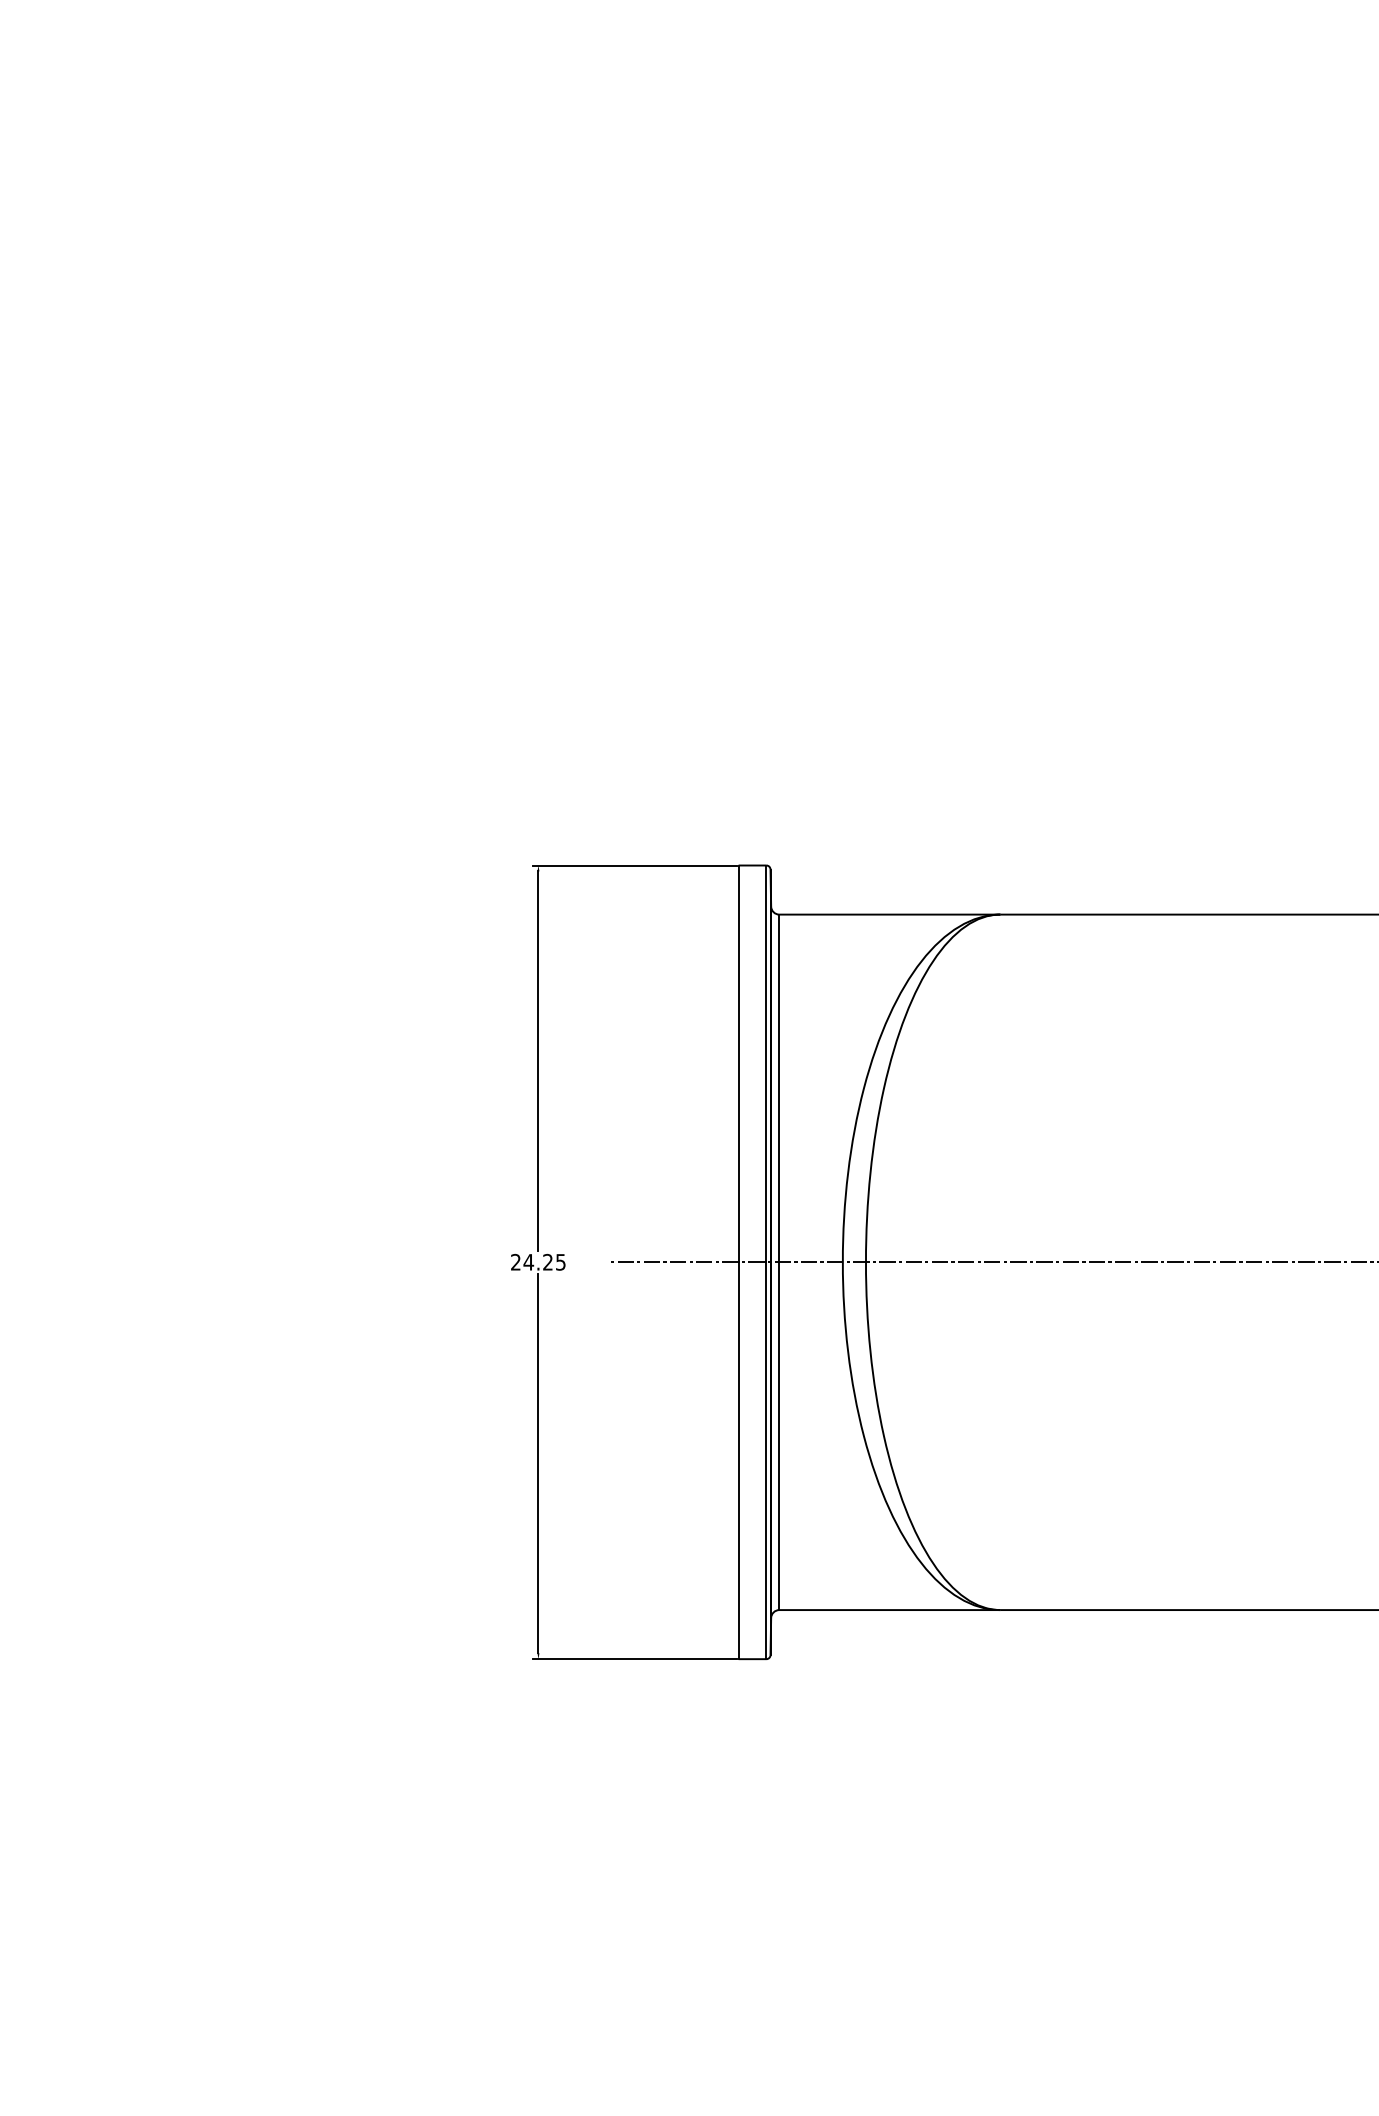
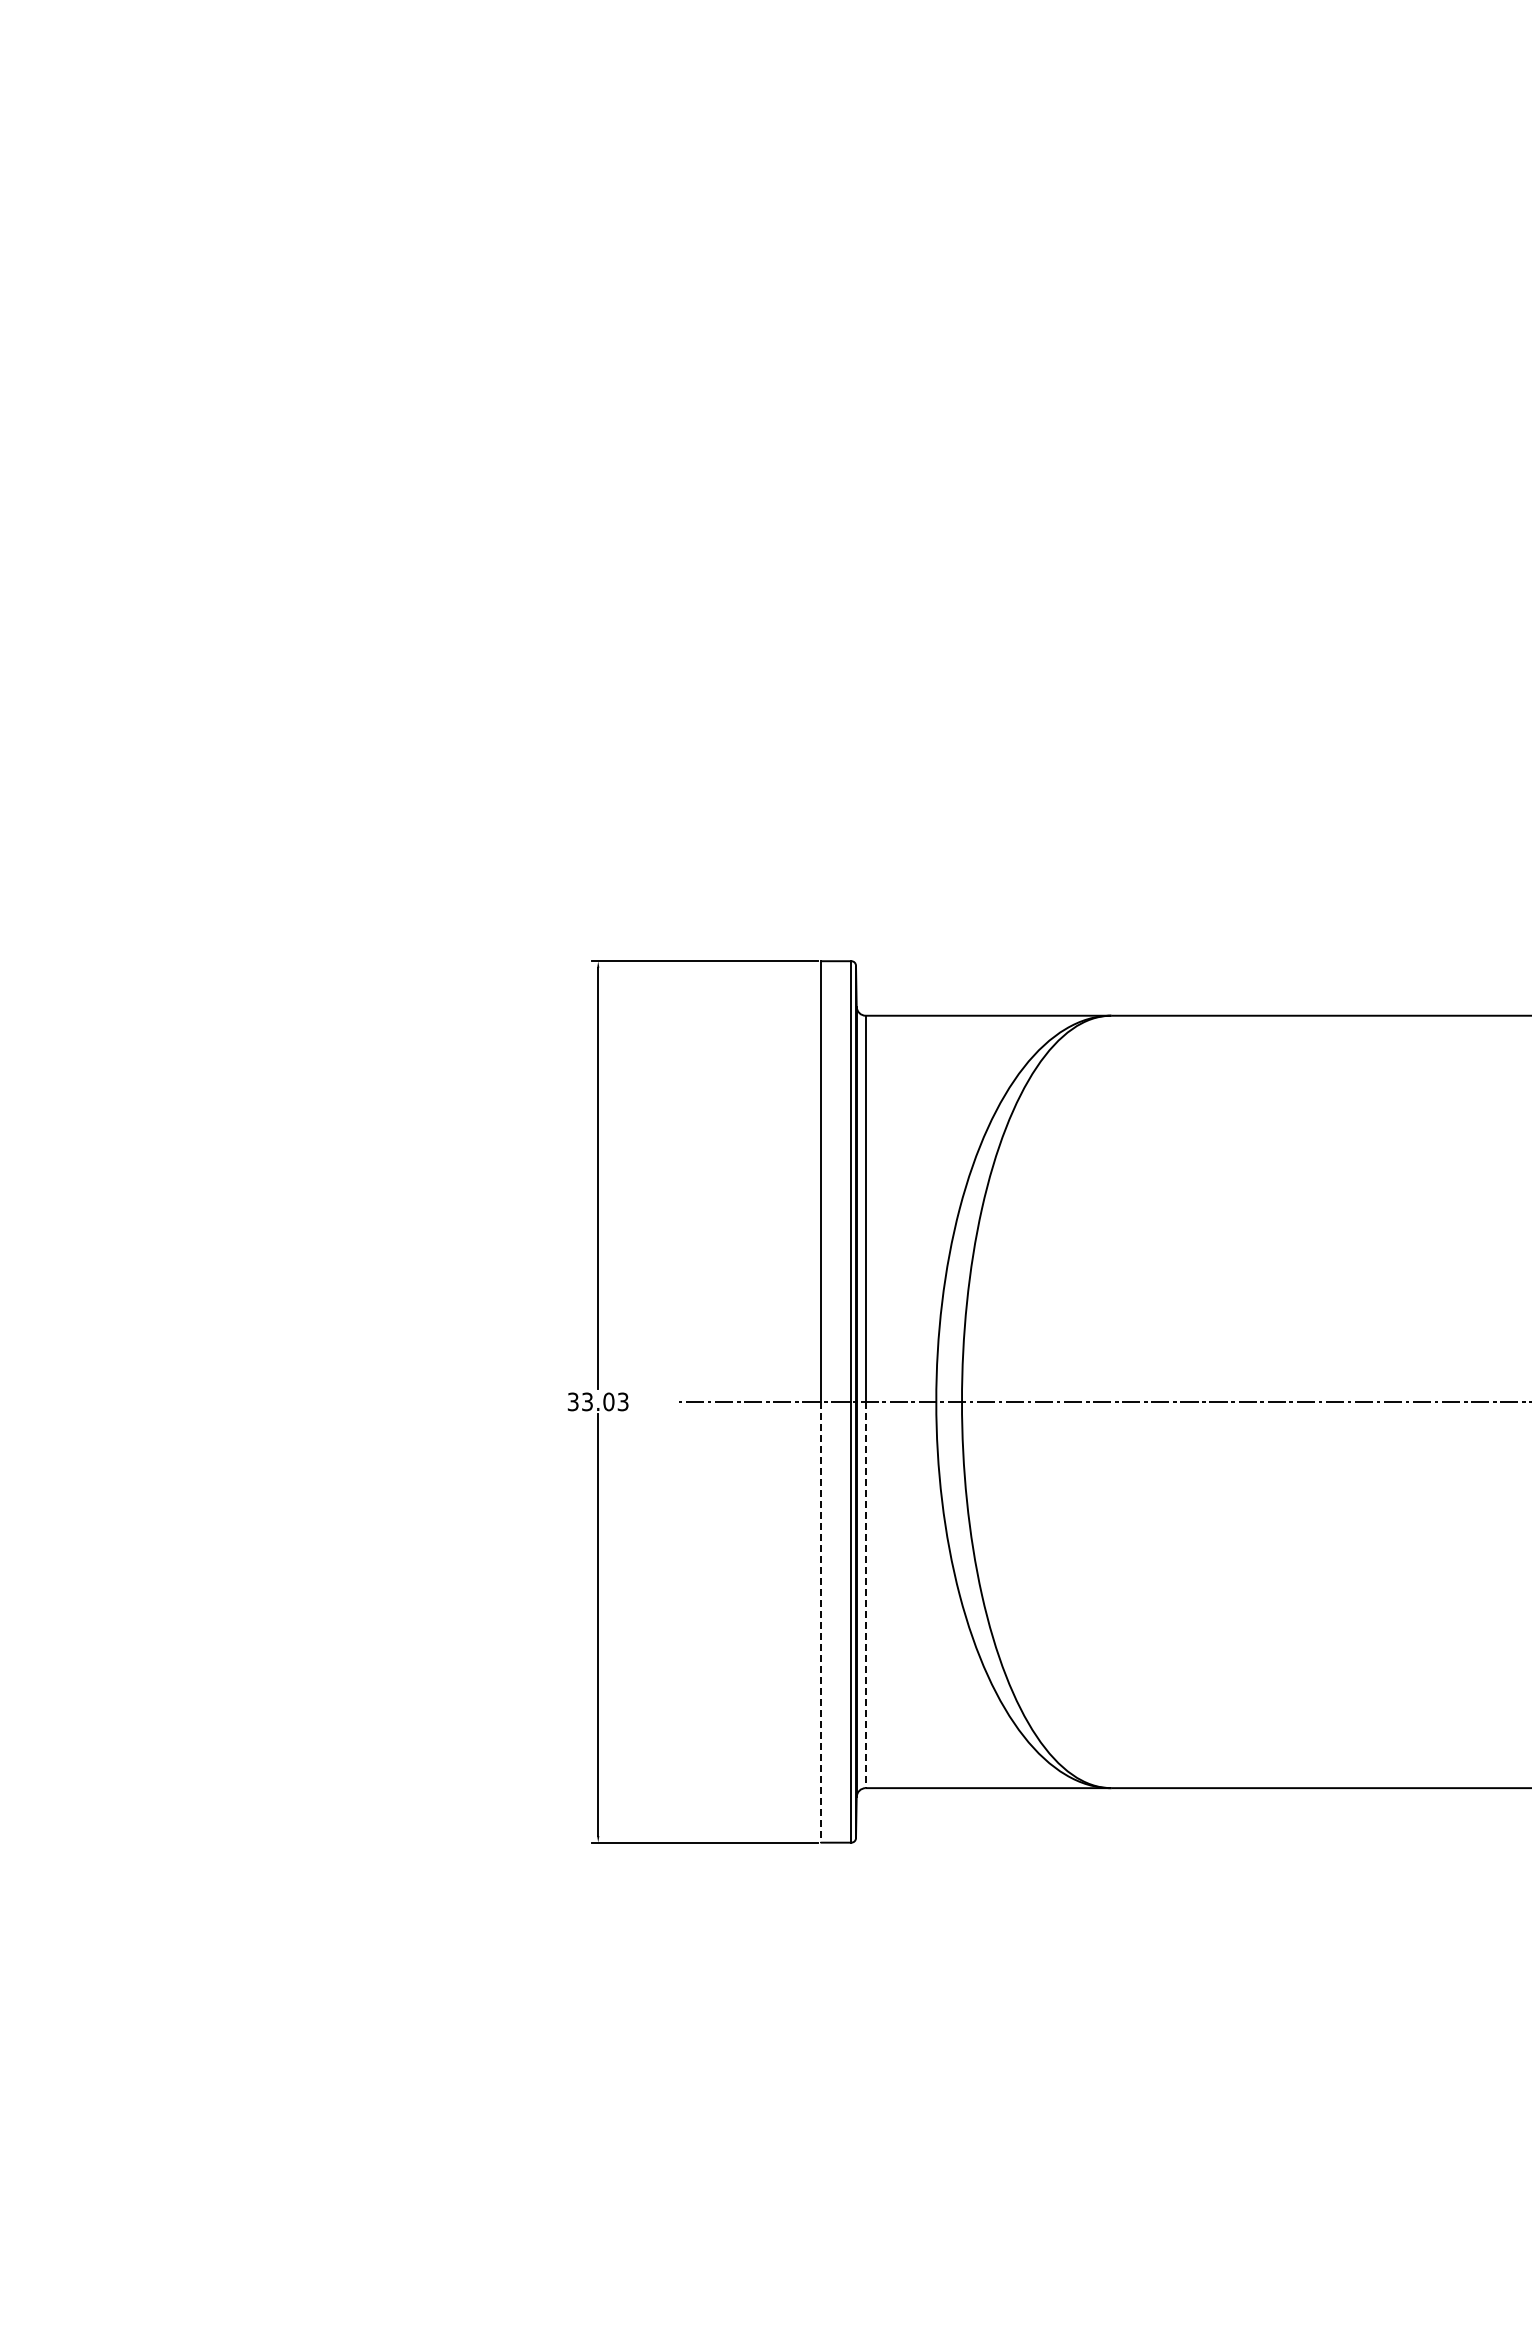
text: (537, 1261) -> (597, 1401), 24.25 -> 33.03
line: (779, 1436) -> (865, 1595), solid -> dashed
line: (738, 1460) -> (820, 1622), solid -> dashed

